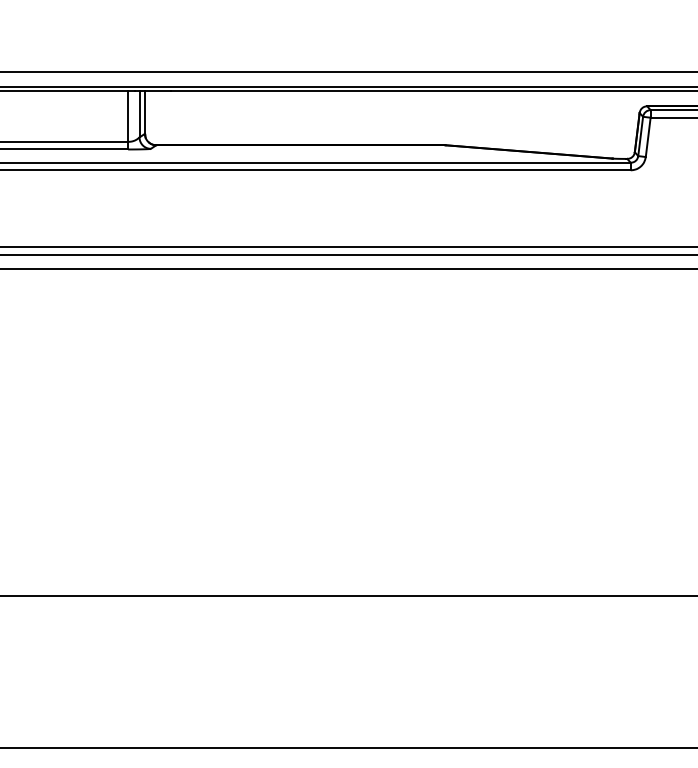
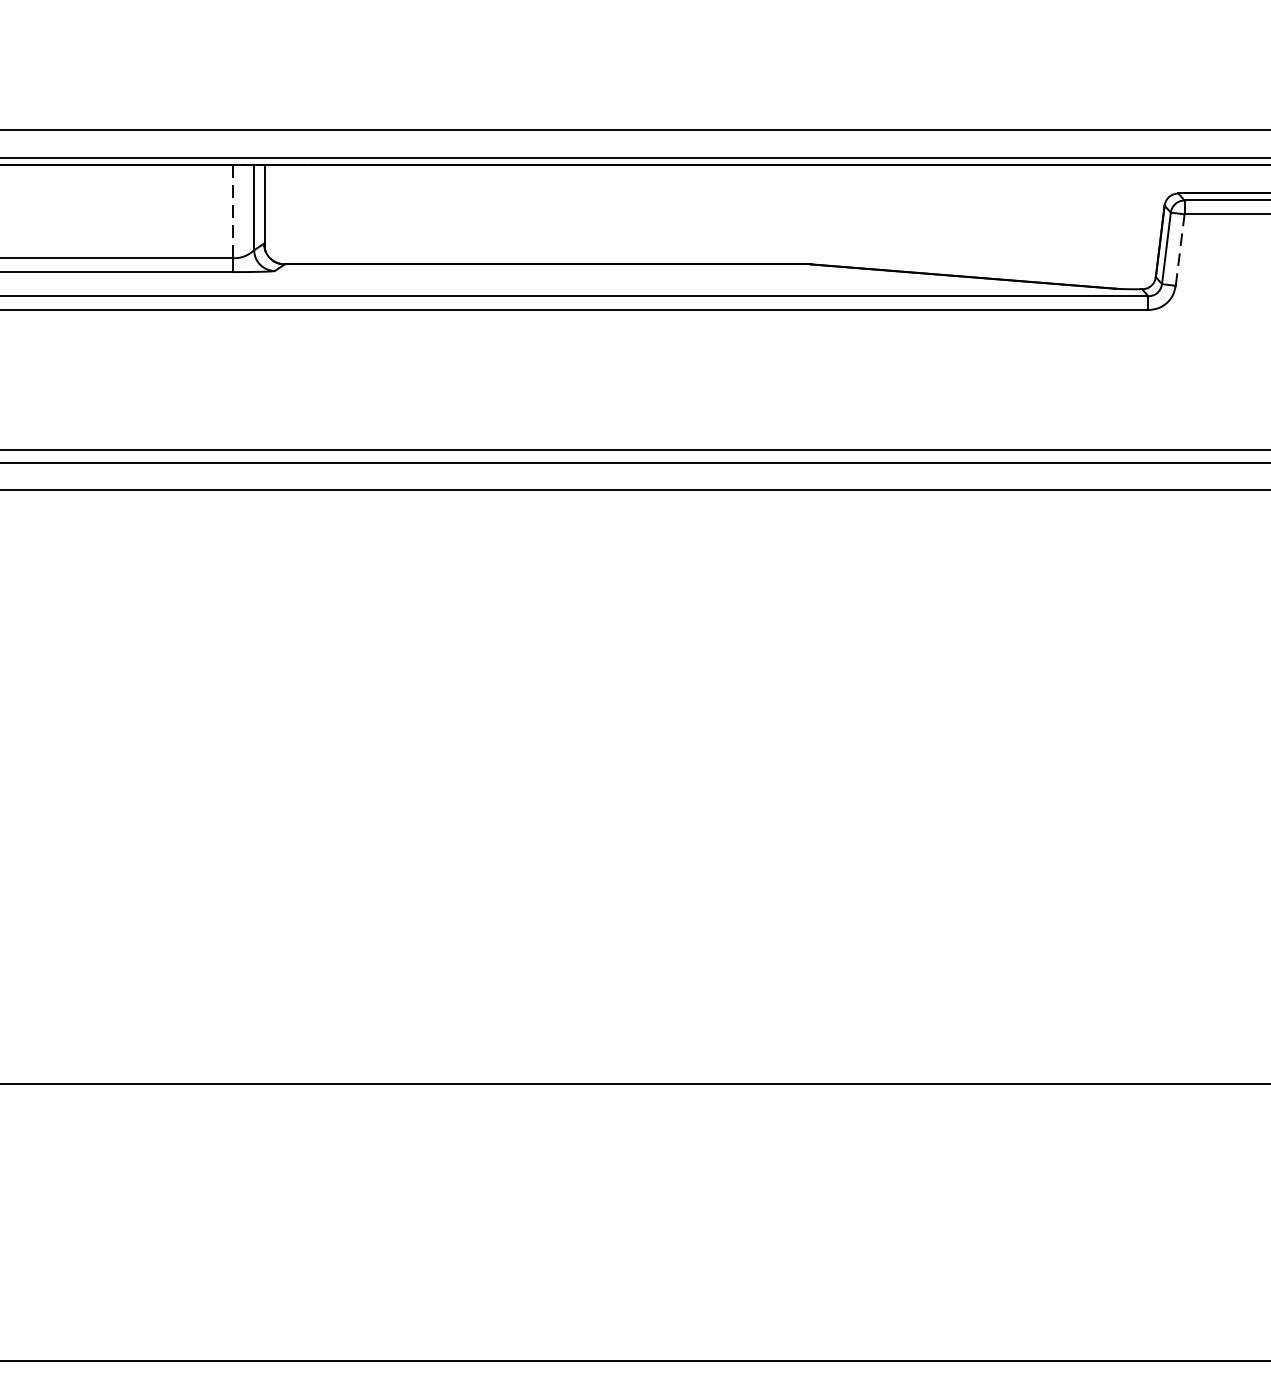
line: (128, 116) -> (234, 212), solid -> dashed
line: (648, 137) -> (1180, 250), solid -> dashed

